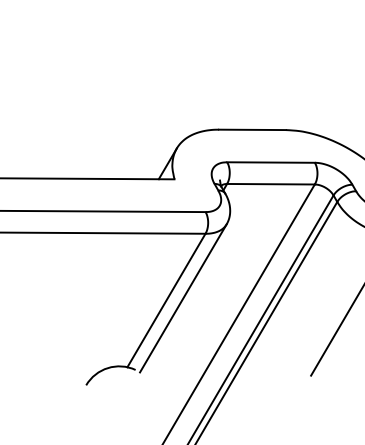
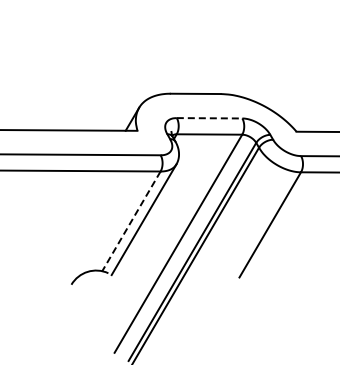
line: (270, 162) -> (209, 118), solid -> dashed
line: (166, 300) -> (131, 221), solid -> dashed

